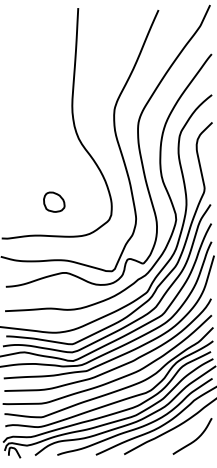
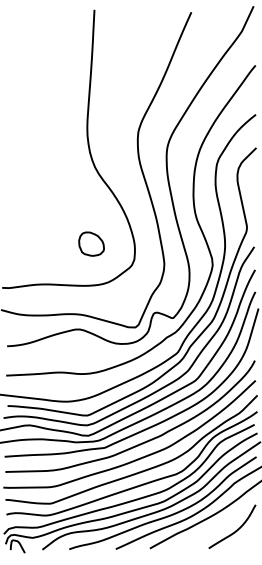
part: (54, 201) -> (91, 243), moved

